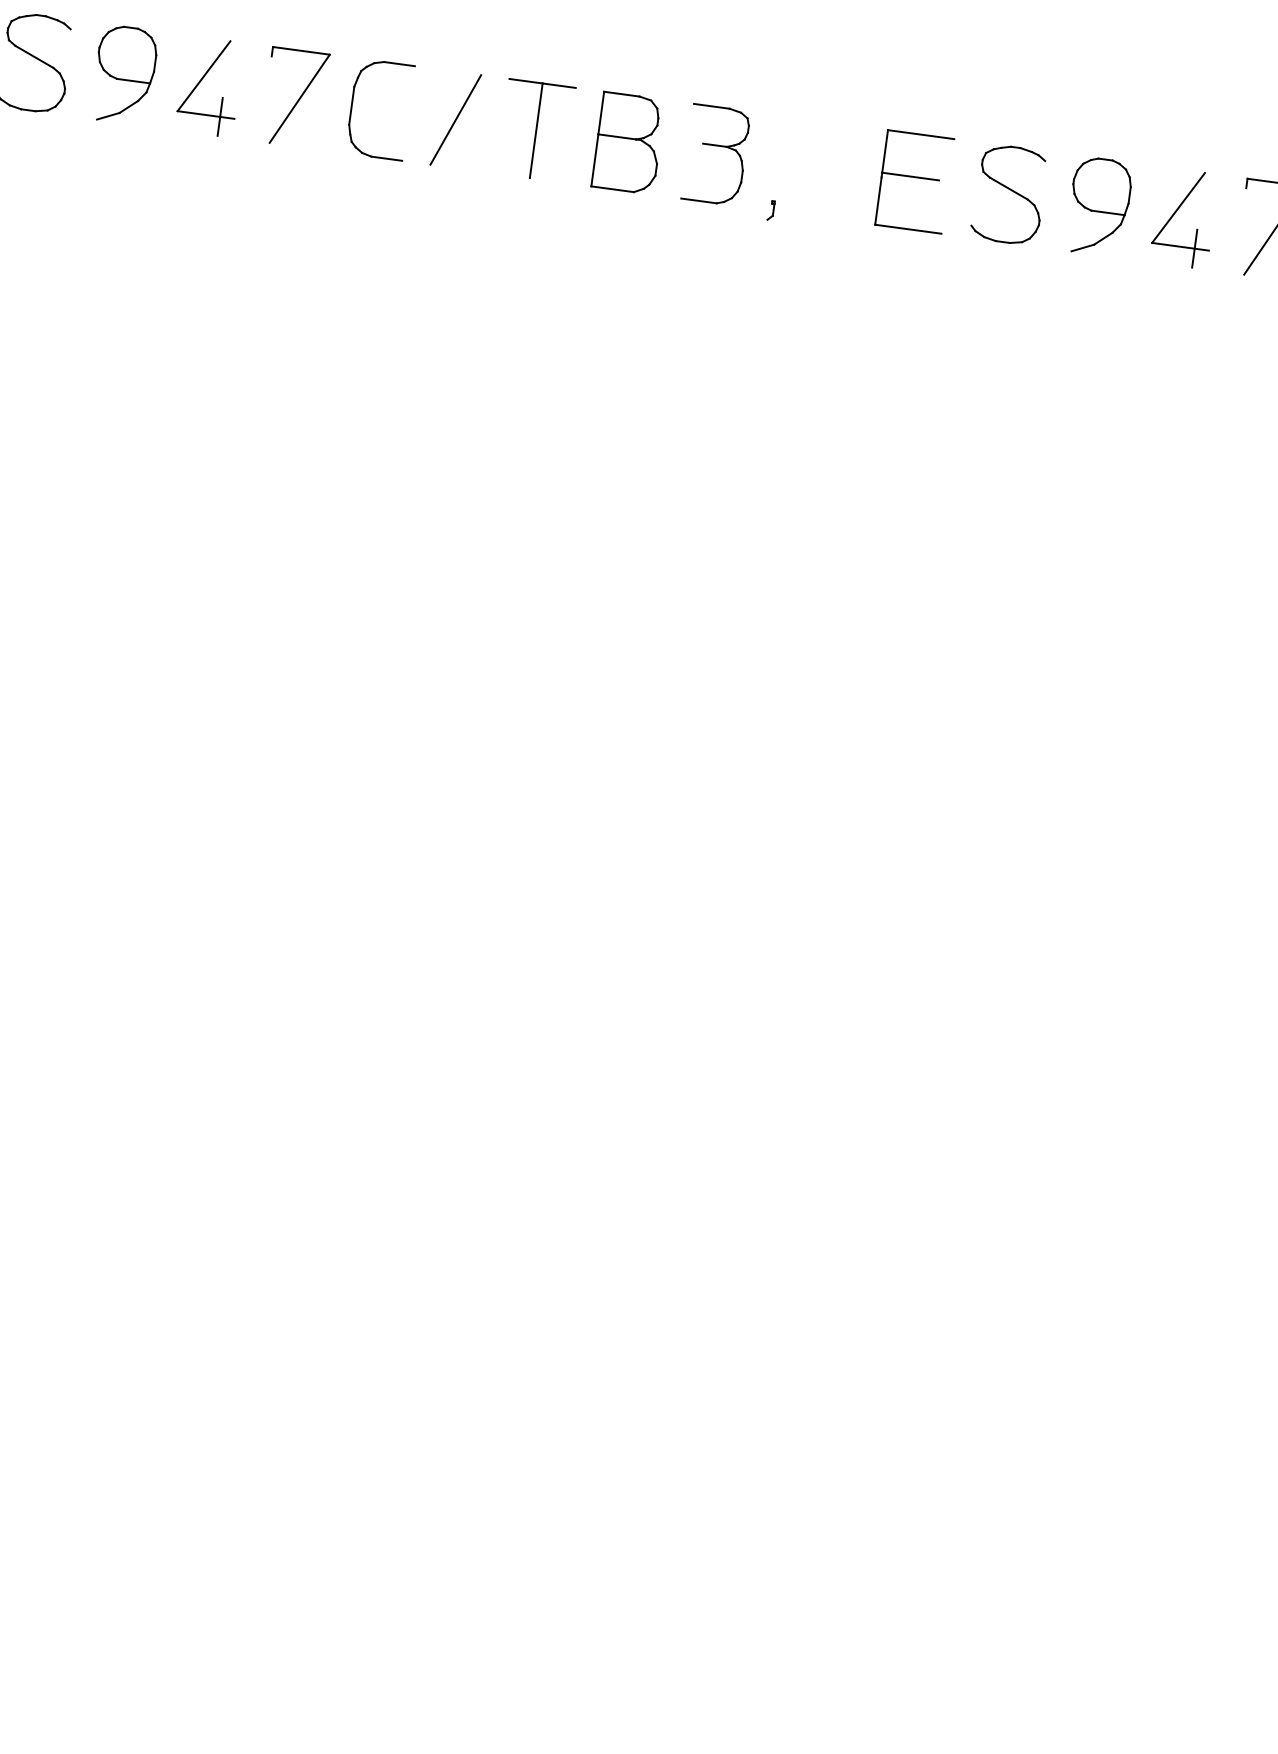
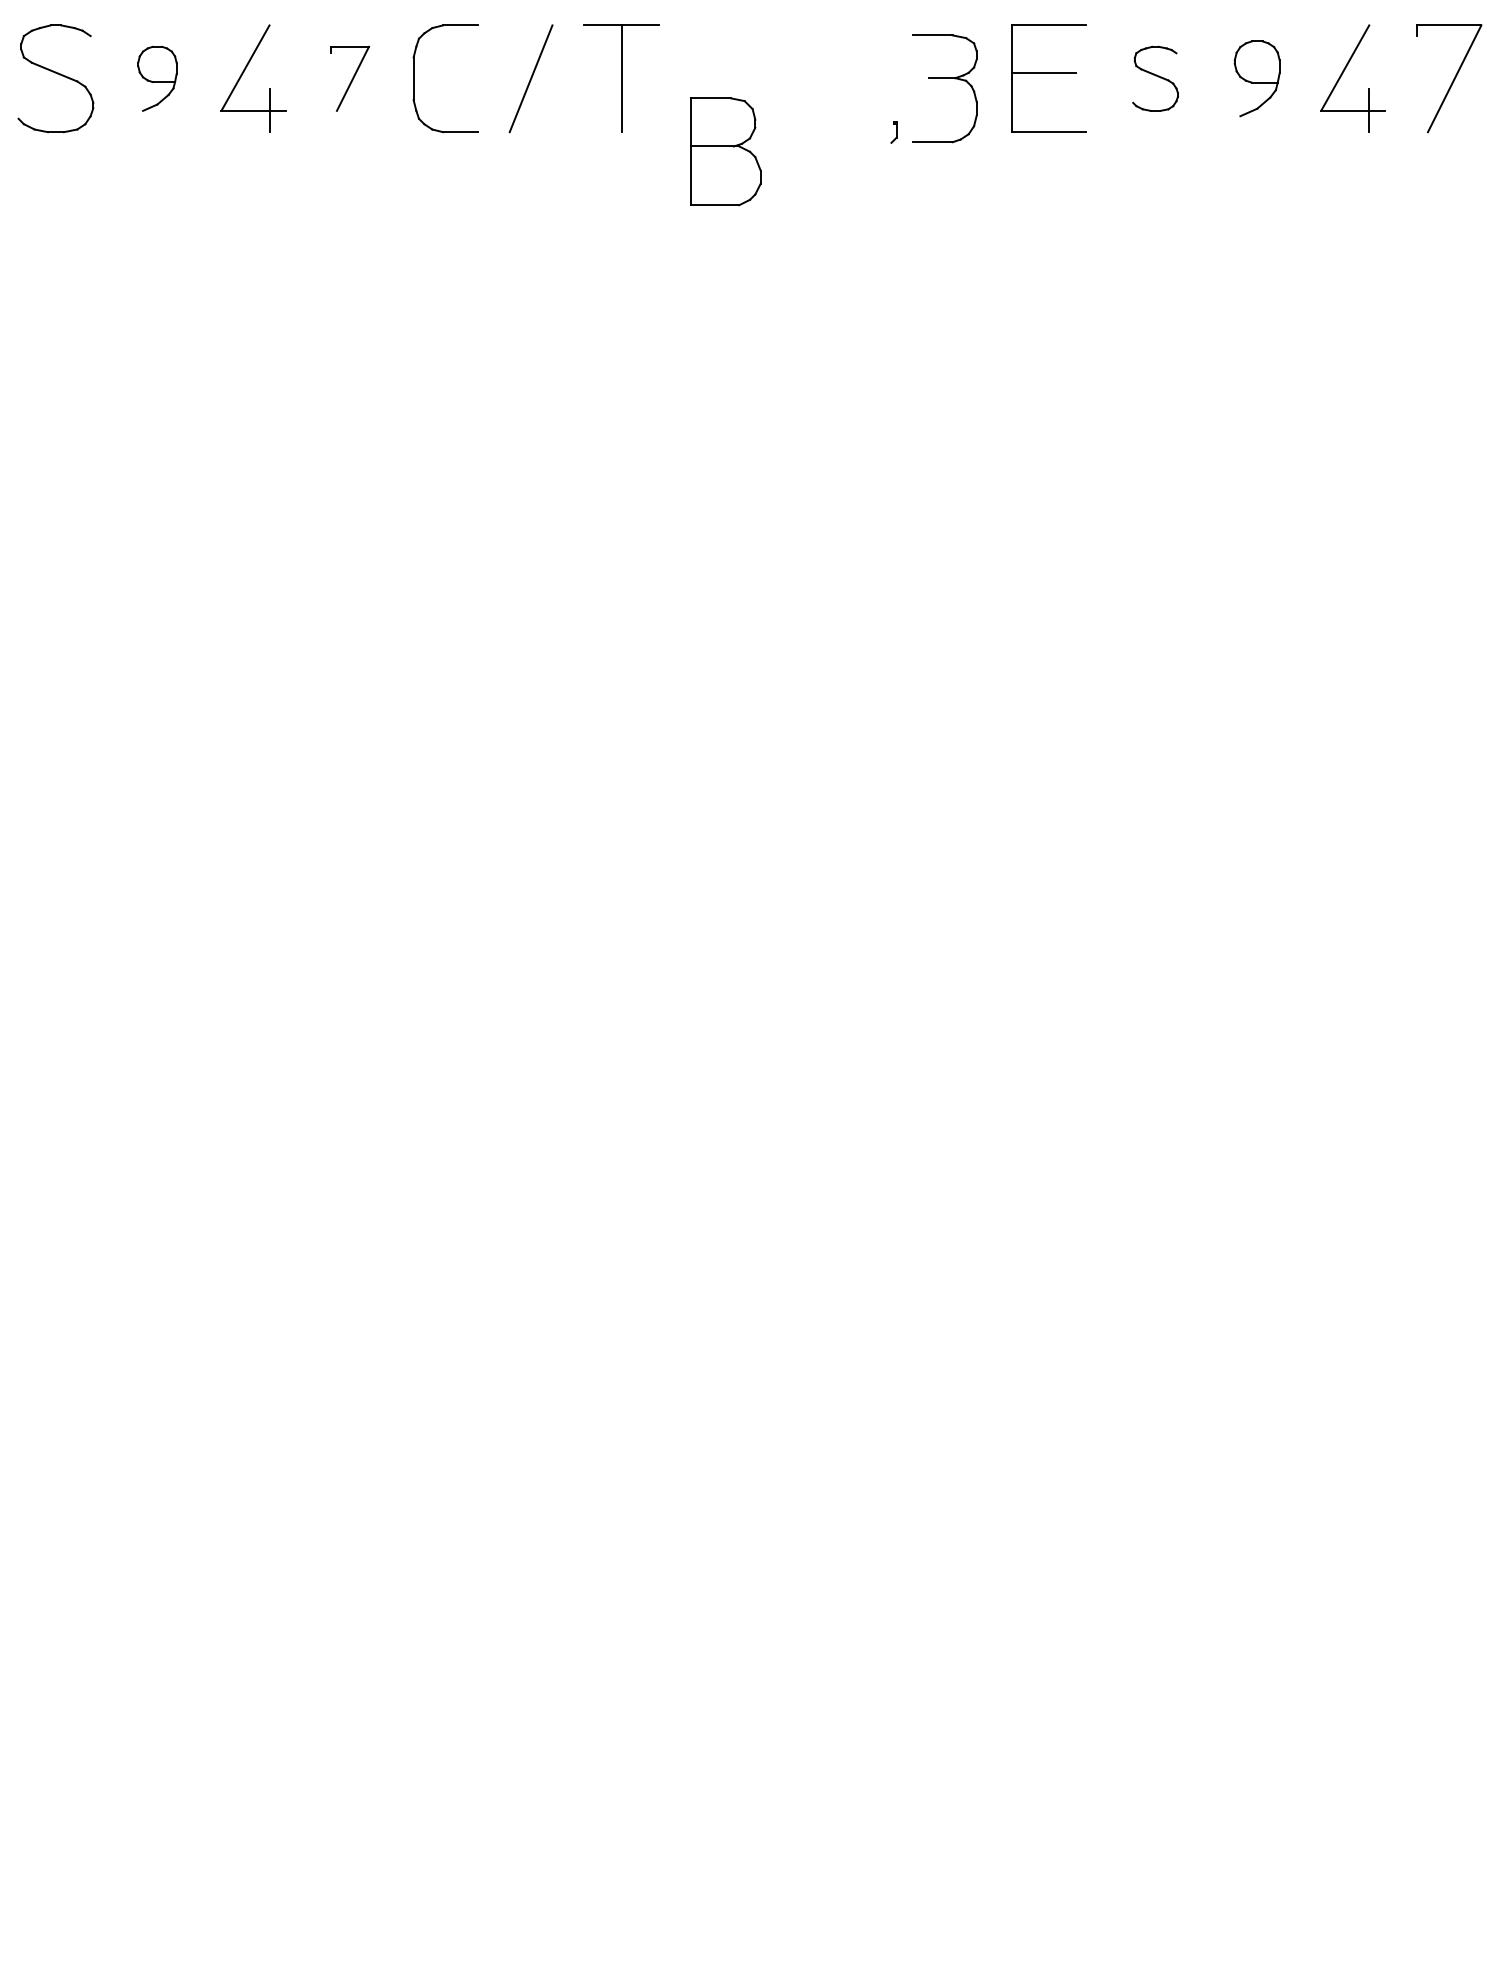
part: (124, 74) -> (157, 78), size x0.6
part: (294, 97) -> (349, 78), size x0.6
part: (628, 142) -> (725, 151), moved
part: (717, 145) -> (944, 78), moved
part: (1009, 194) -> (1155, 78), size x0.6
part: (1099, 206) -> (1257, 78), size x0.7

